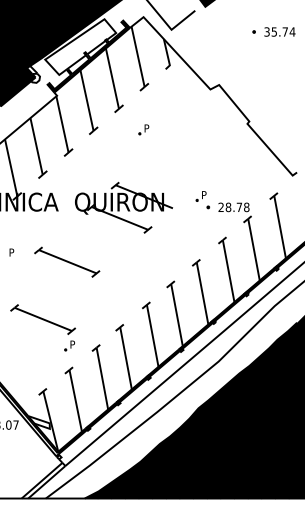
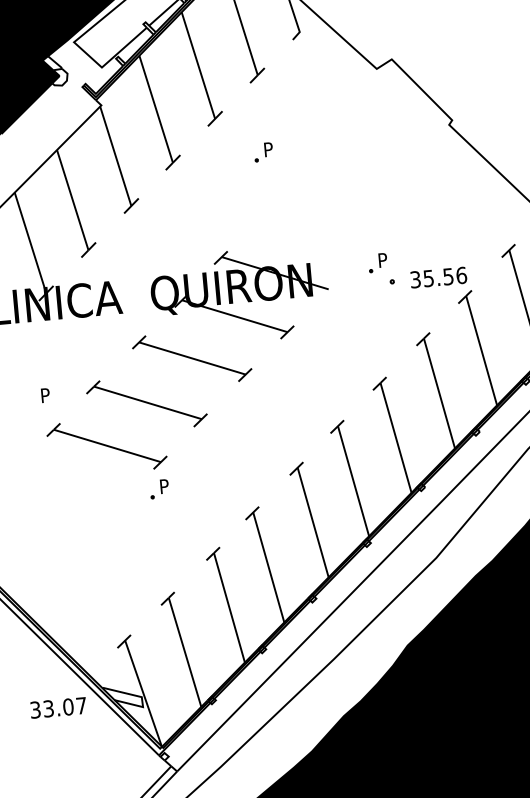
text: (233, 207) -> (437, 277), 28.78 -> 35.56
part: (94, 239) -> (192, 358), added
part: (45, 321) -> (111, 449), moved

